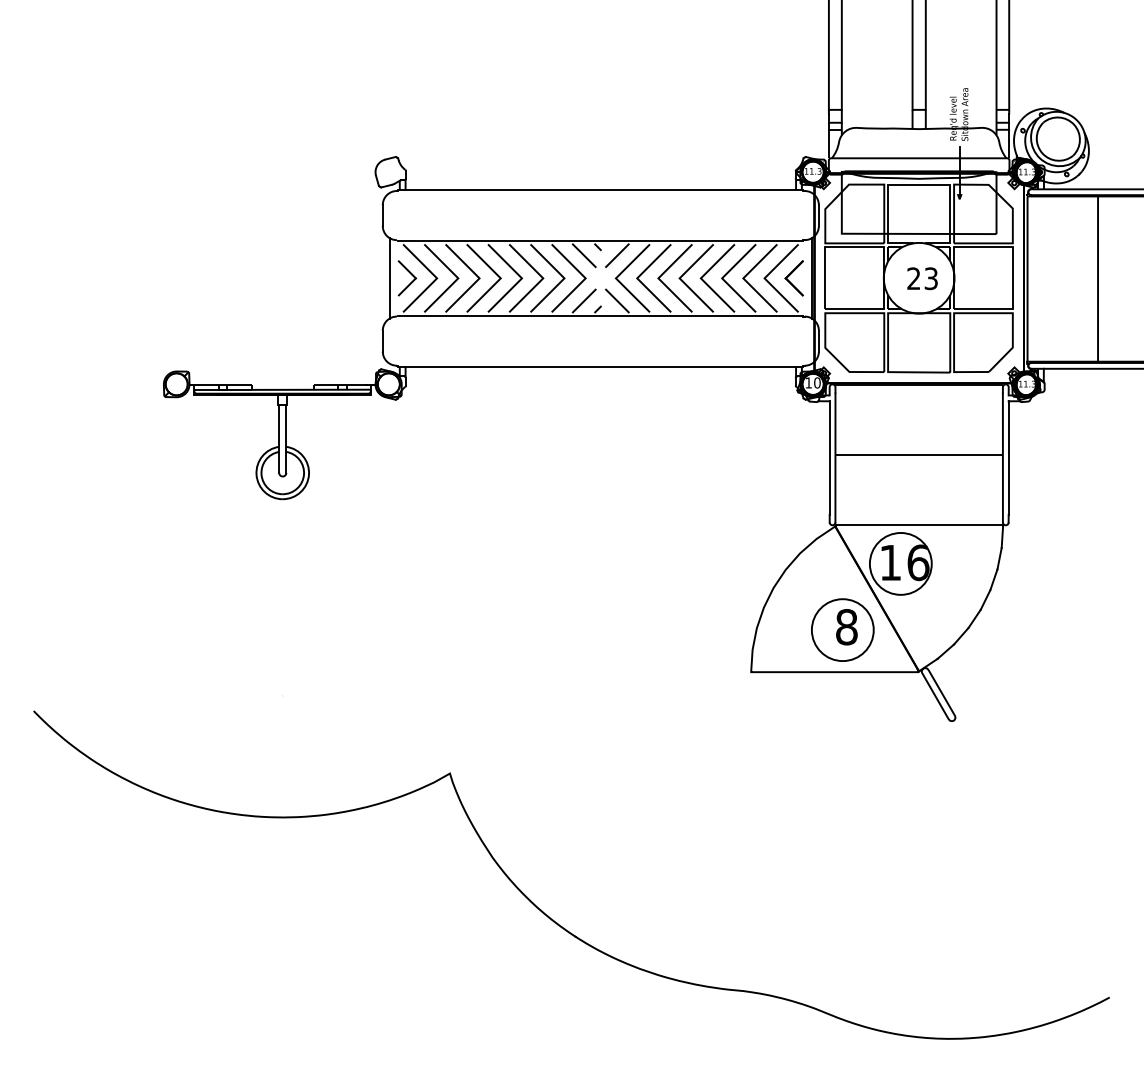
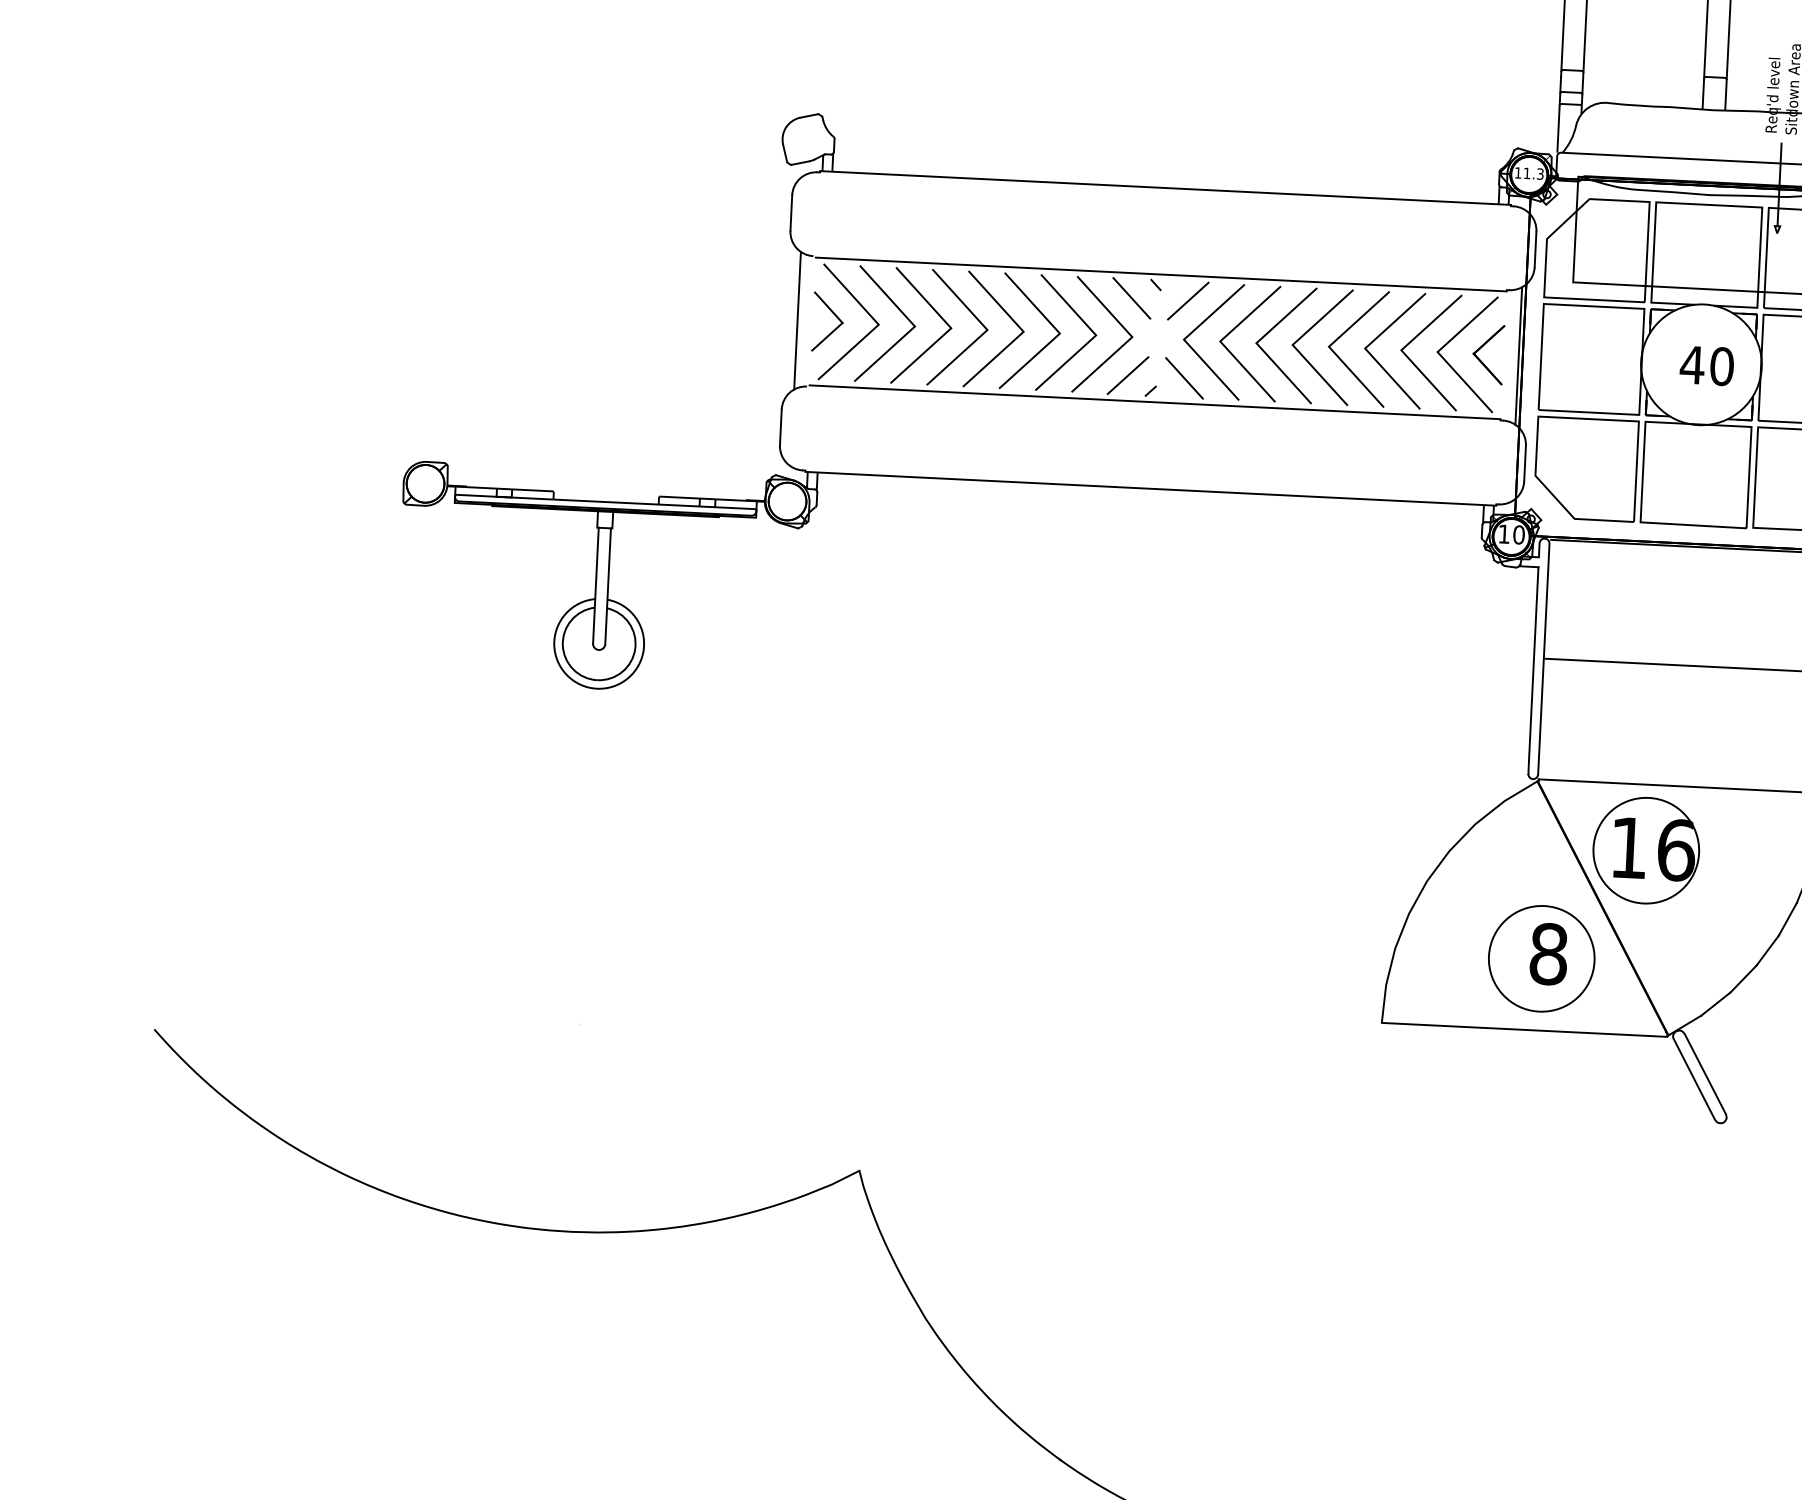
text: (922, 278) -> (1707, 365), 23 -> 40

